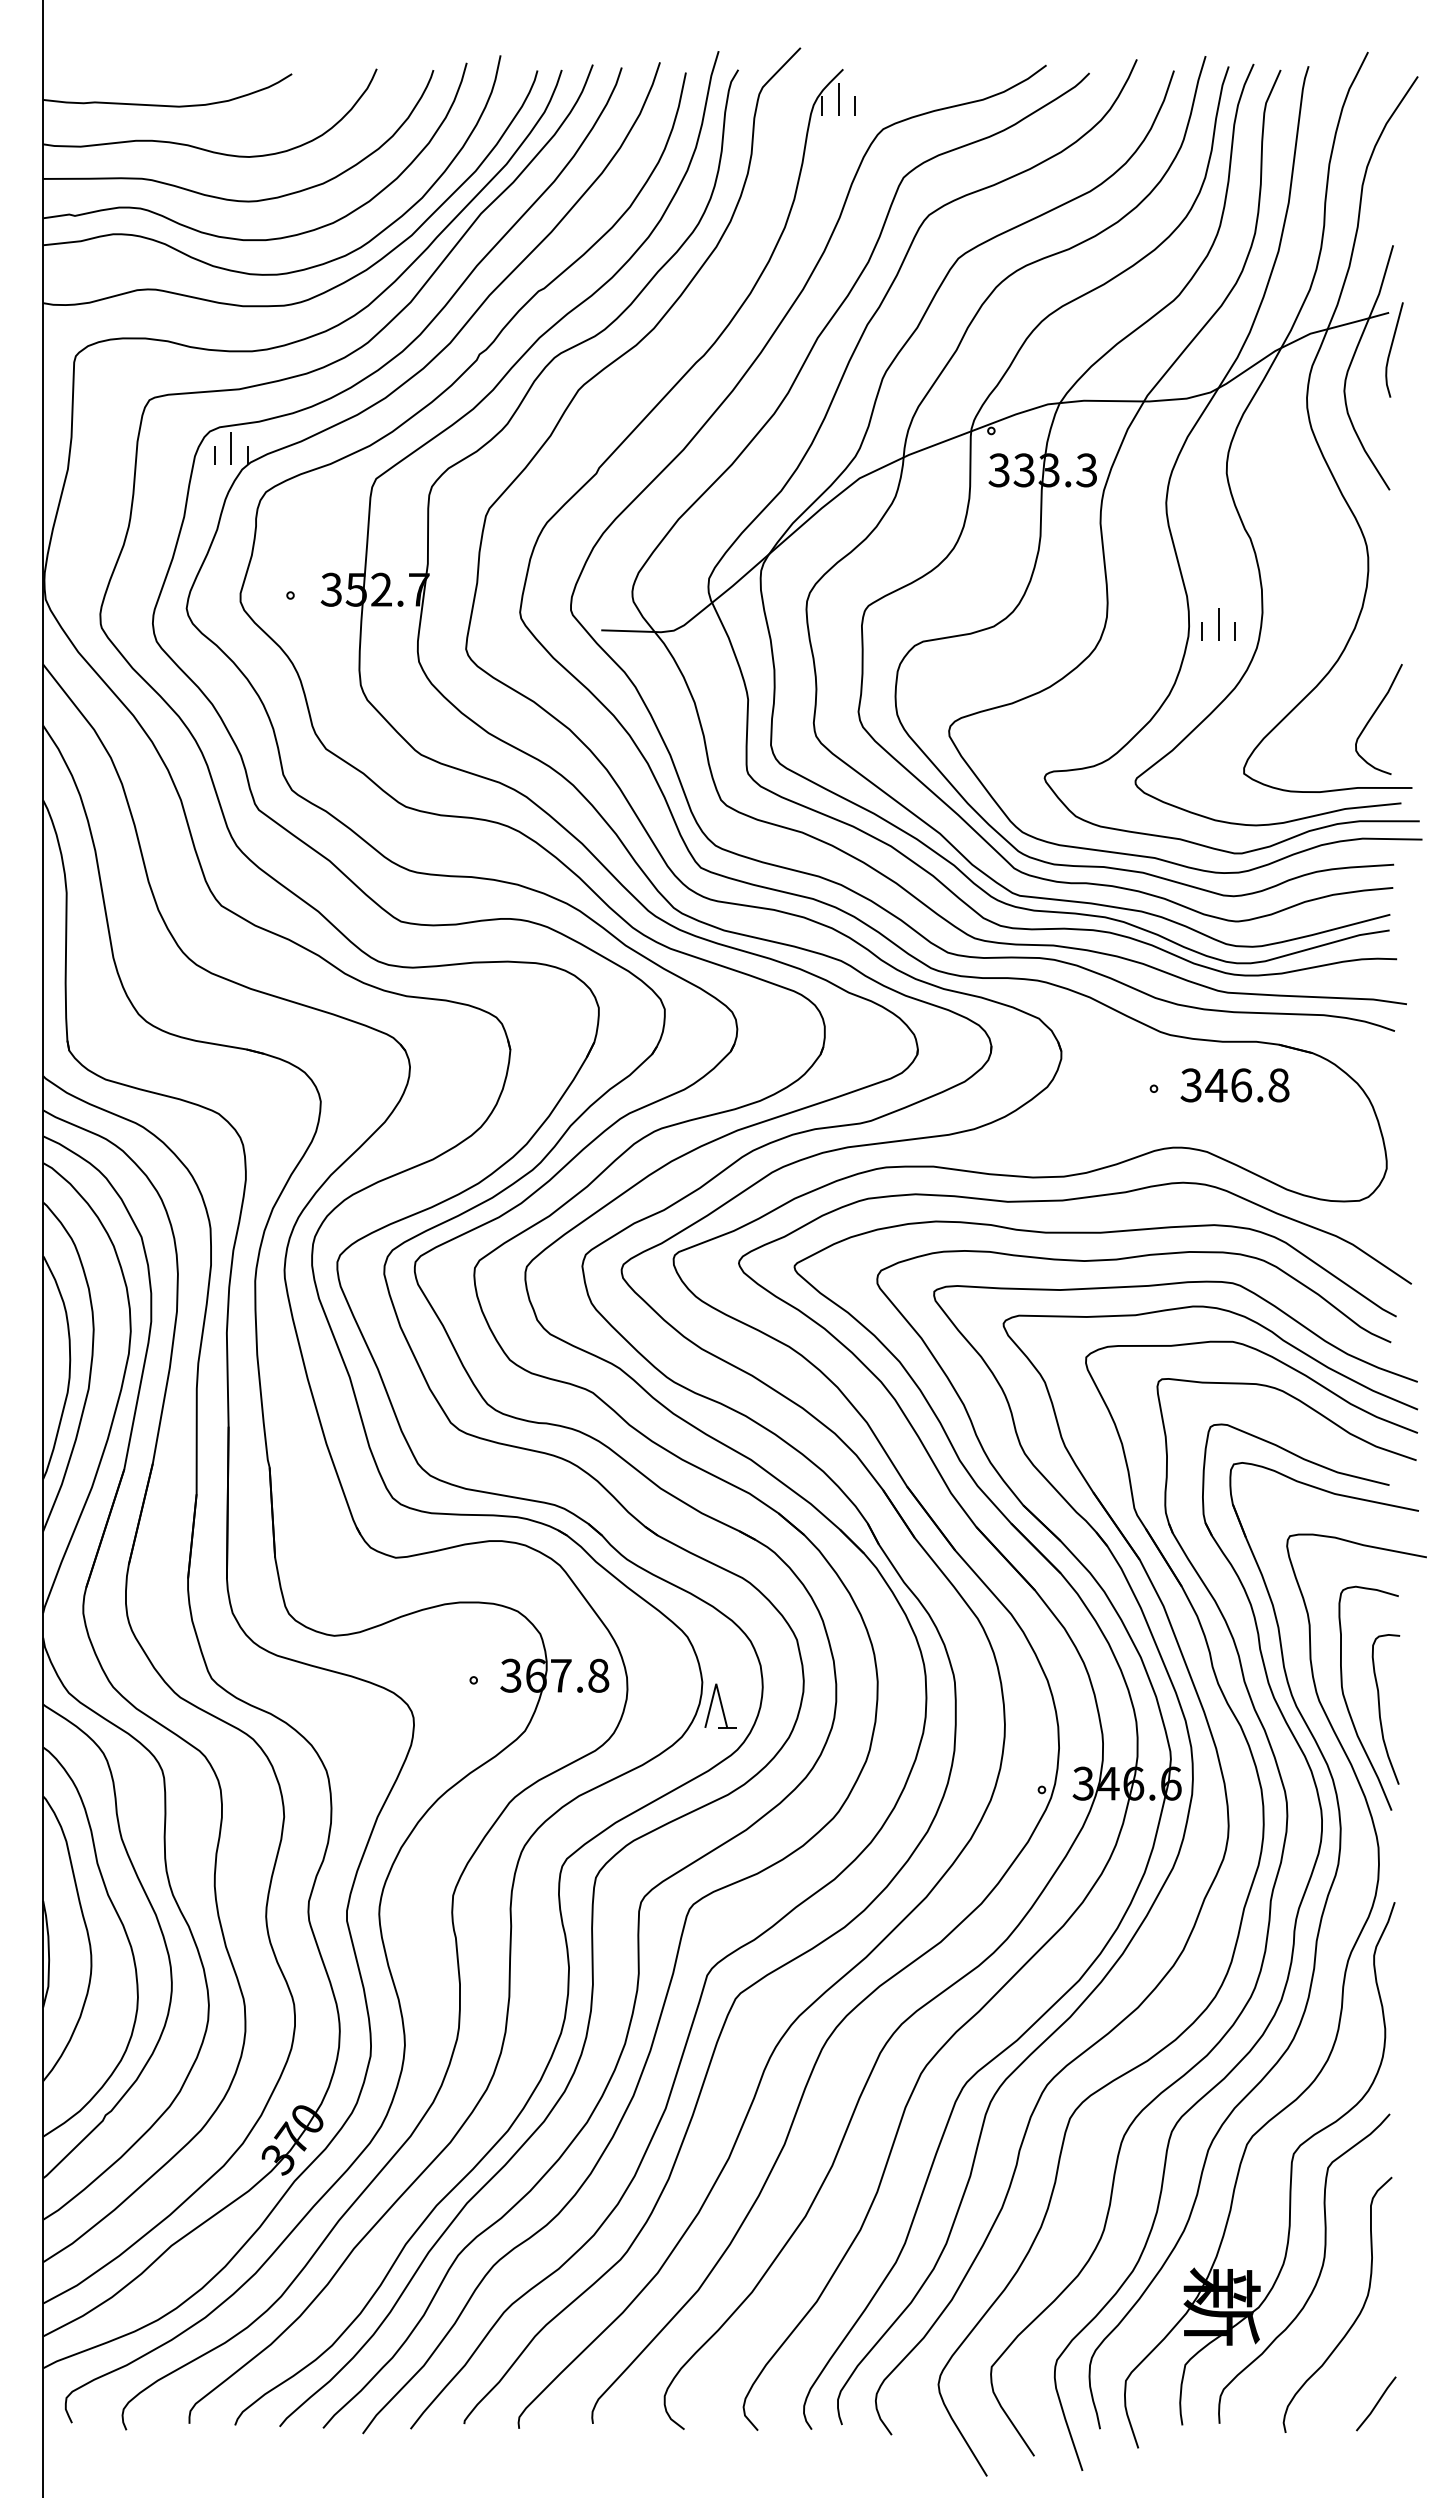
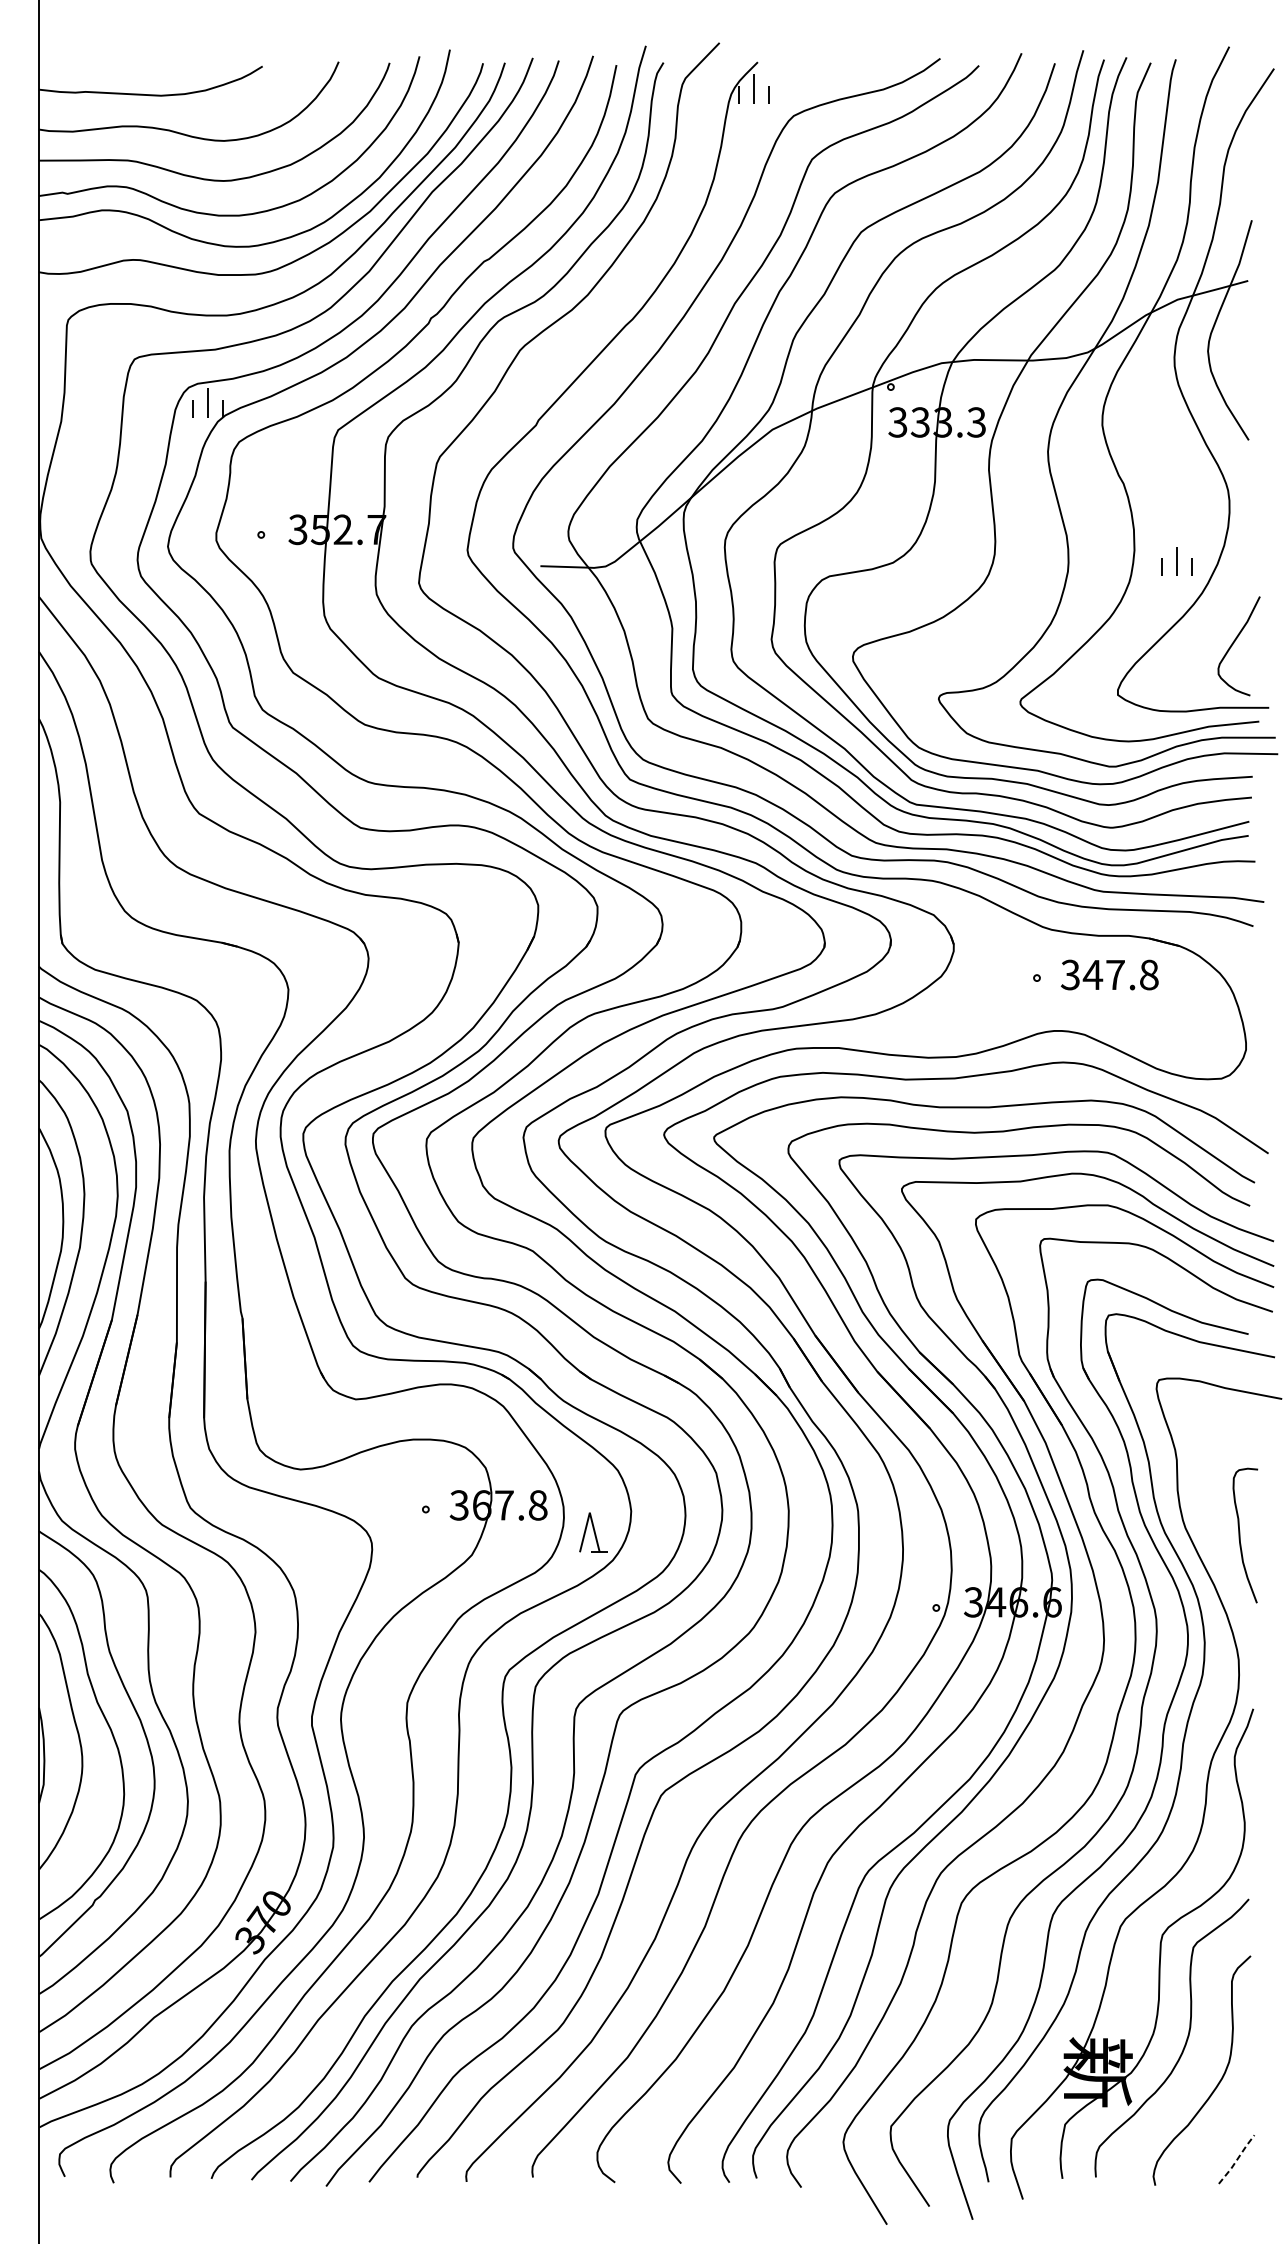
curve: (1391, 349) -> (1250, 313), removed
part: (1218, 624) -> (1176, 560), moved
text: (1241, 1085) -> (1115, 975), 346.8 -> 347.8
curve: (1347, 1703) -> (1210, 1530), removed
part: (720, 1705) -> (593, 1532), moved
line: (1377, 2403) -> (1237, 2159), solid -> dashed

